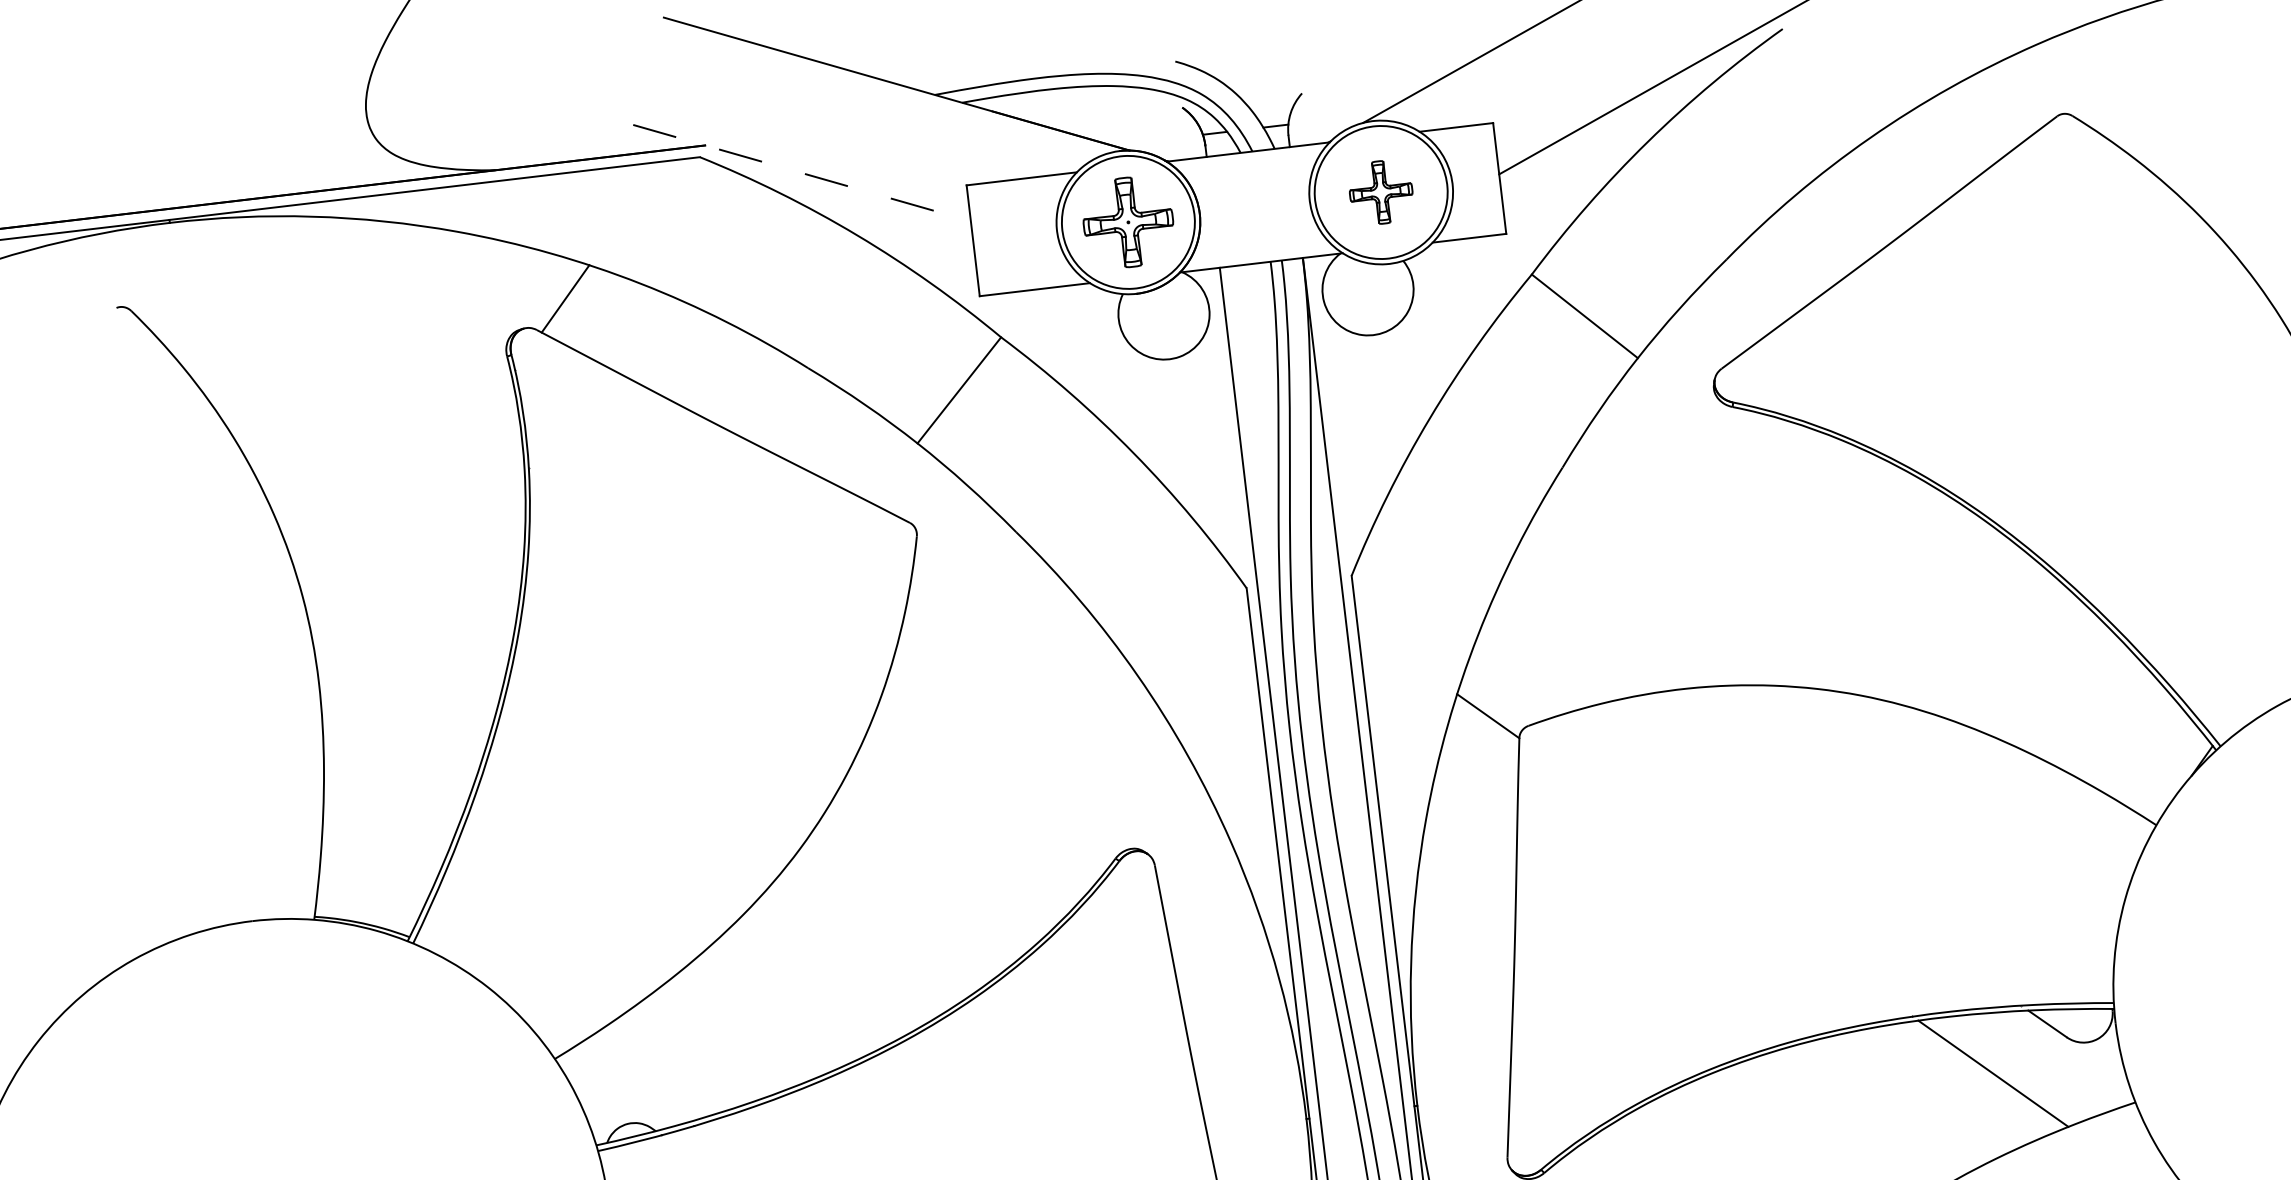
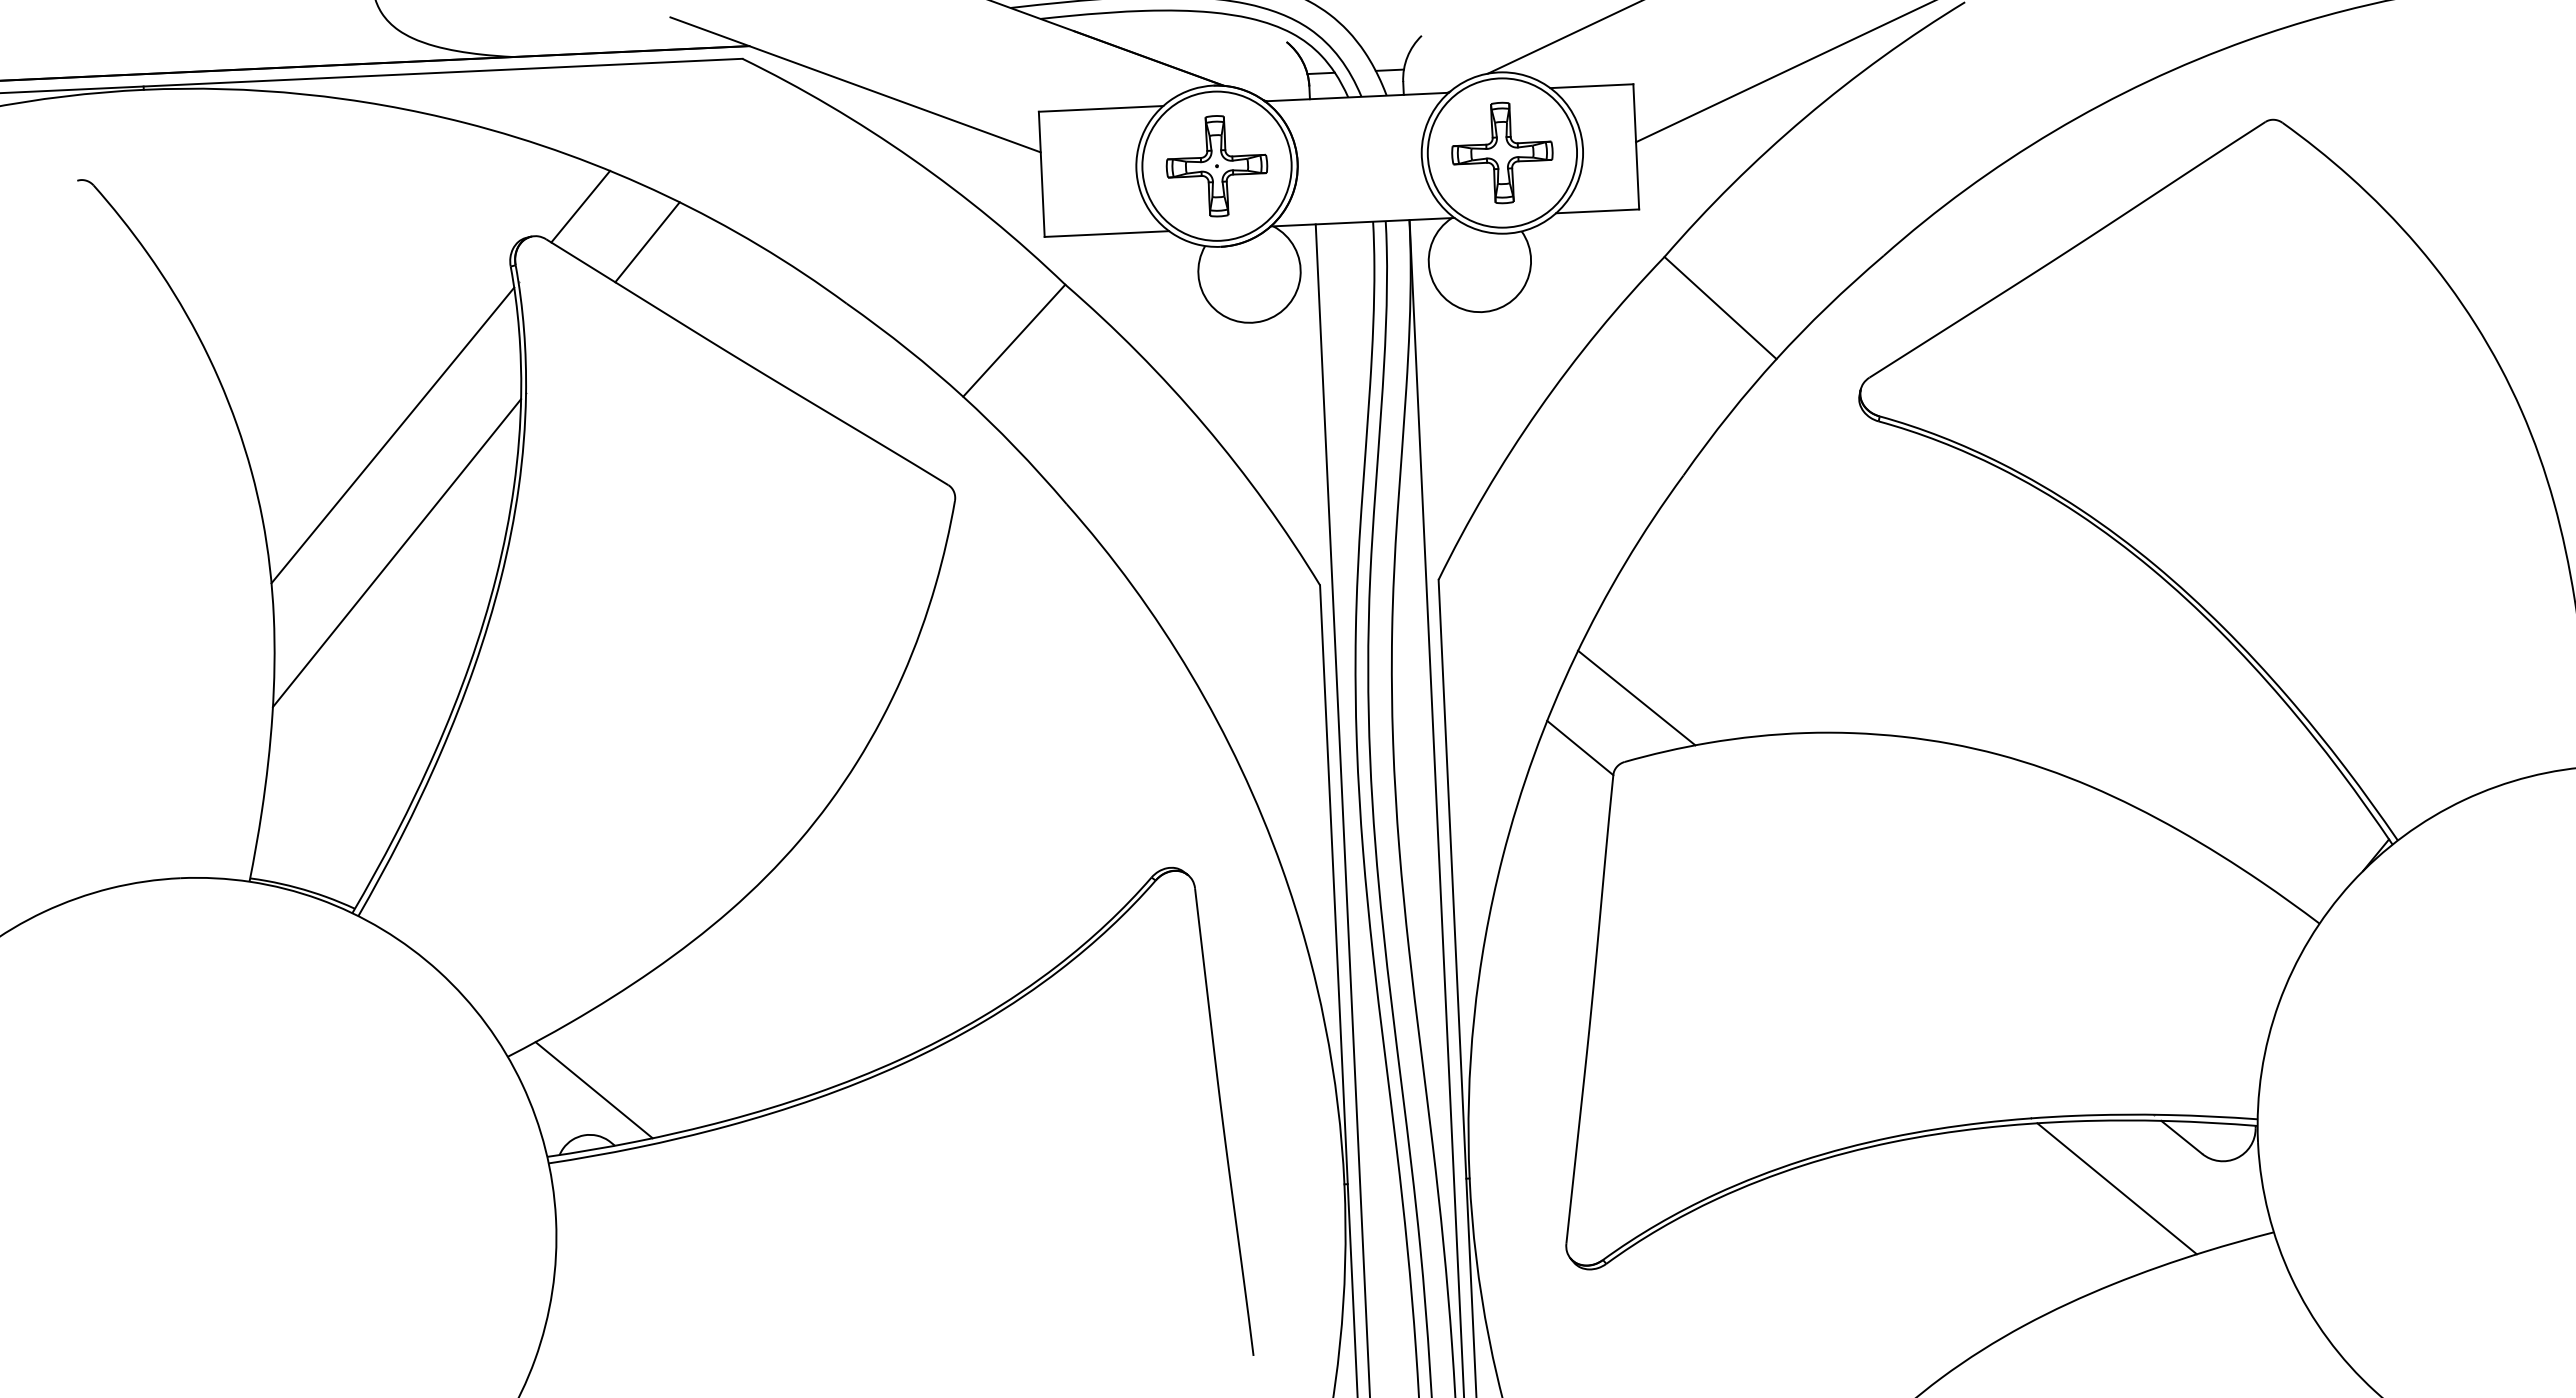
line: (802, 173) -> (856, 85), dashed -> solid
part: (1381, 192) -> (1502, 152), size x1.43
line: (627, 326) -> (647, 242), added
line: (412, 514) -> (392, 435), added
line: (423, 618) -> (396, 553), added
line: (1535, 667) -> (1636, 697), added
line: (633, 1083) -> (593, 1090), added

